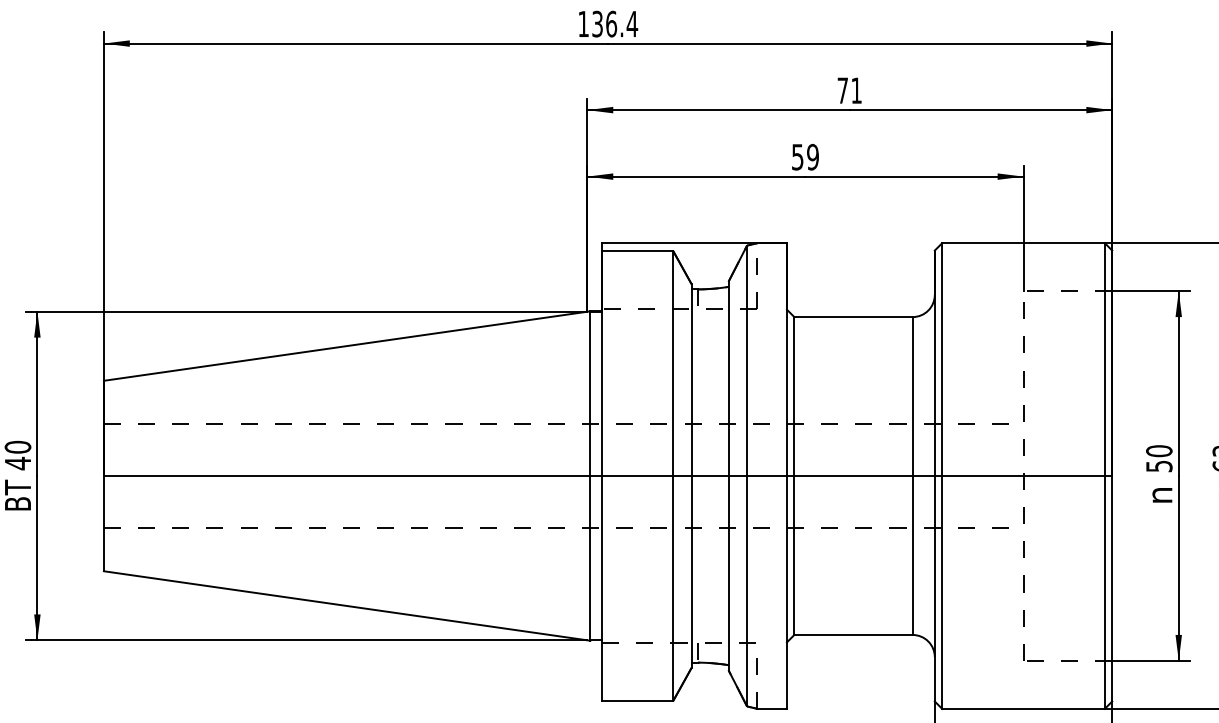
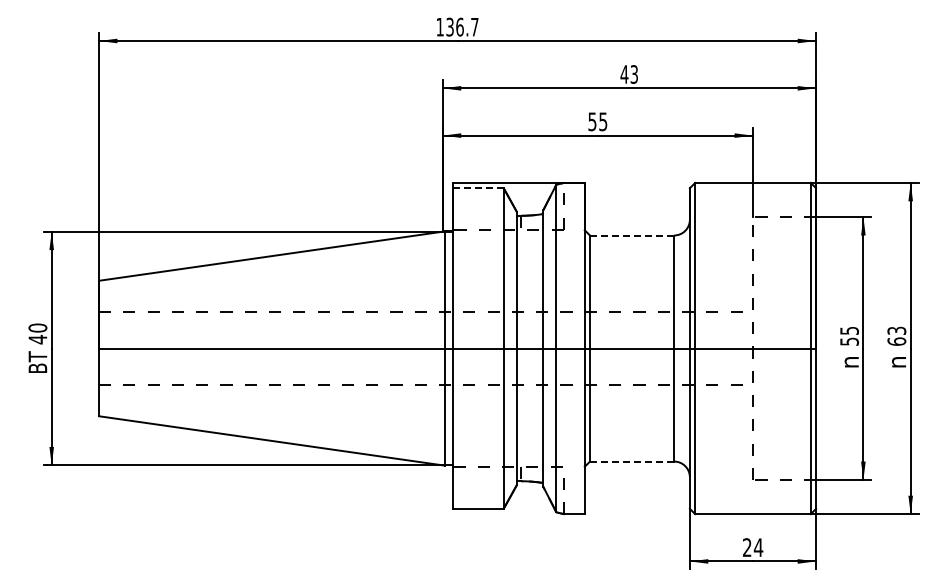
text: (631, 24) -> (474, 27), 136.4 -> 136.7
text: (848, 90) -> (628, 74), 71 -> 43
text: (813, 156) -> (603, 121), 59 -> 55
line: (638, 251) -> (479, 188), solid -> dashed
line: (852, 317) -> (631, 235), solid -> dashed
text: (1159, 450) -> (849, 330), 50 -> 55
line: (852, 634) -> (631, 461), solid -> dashed

